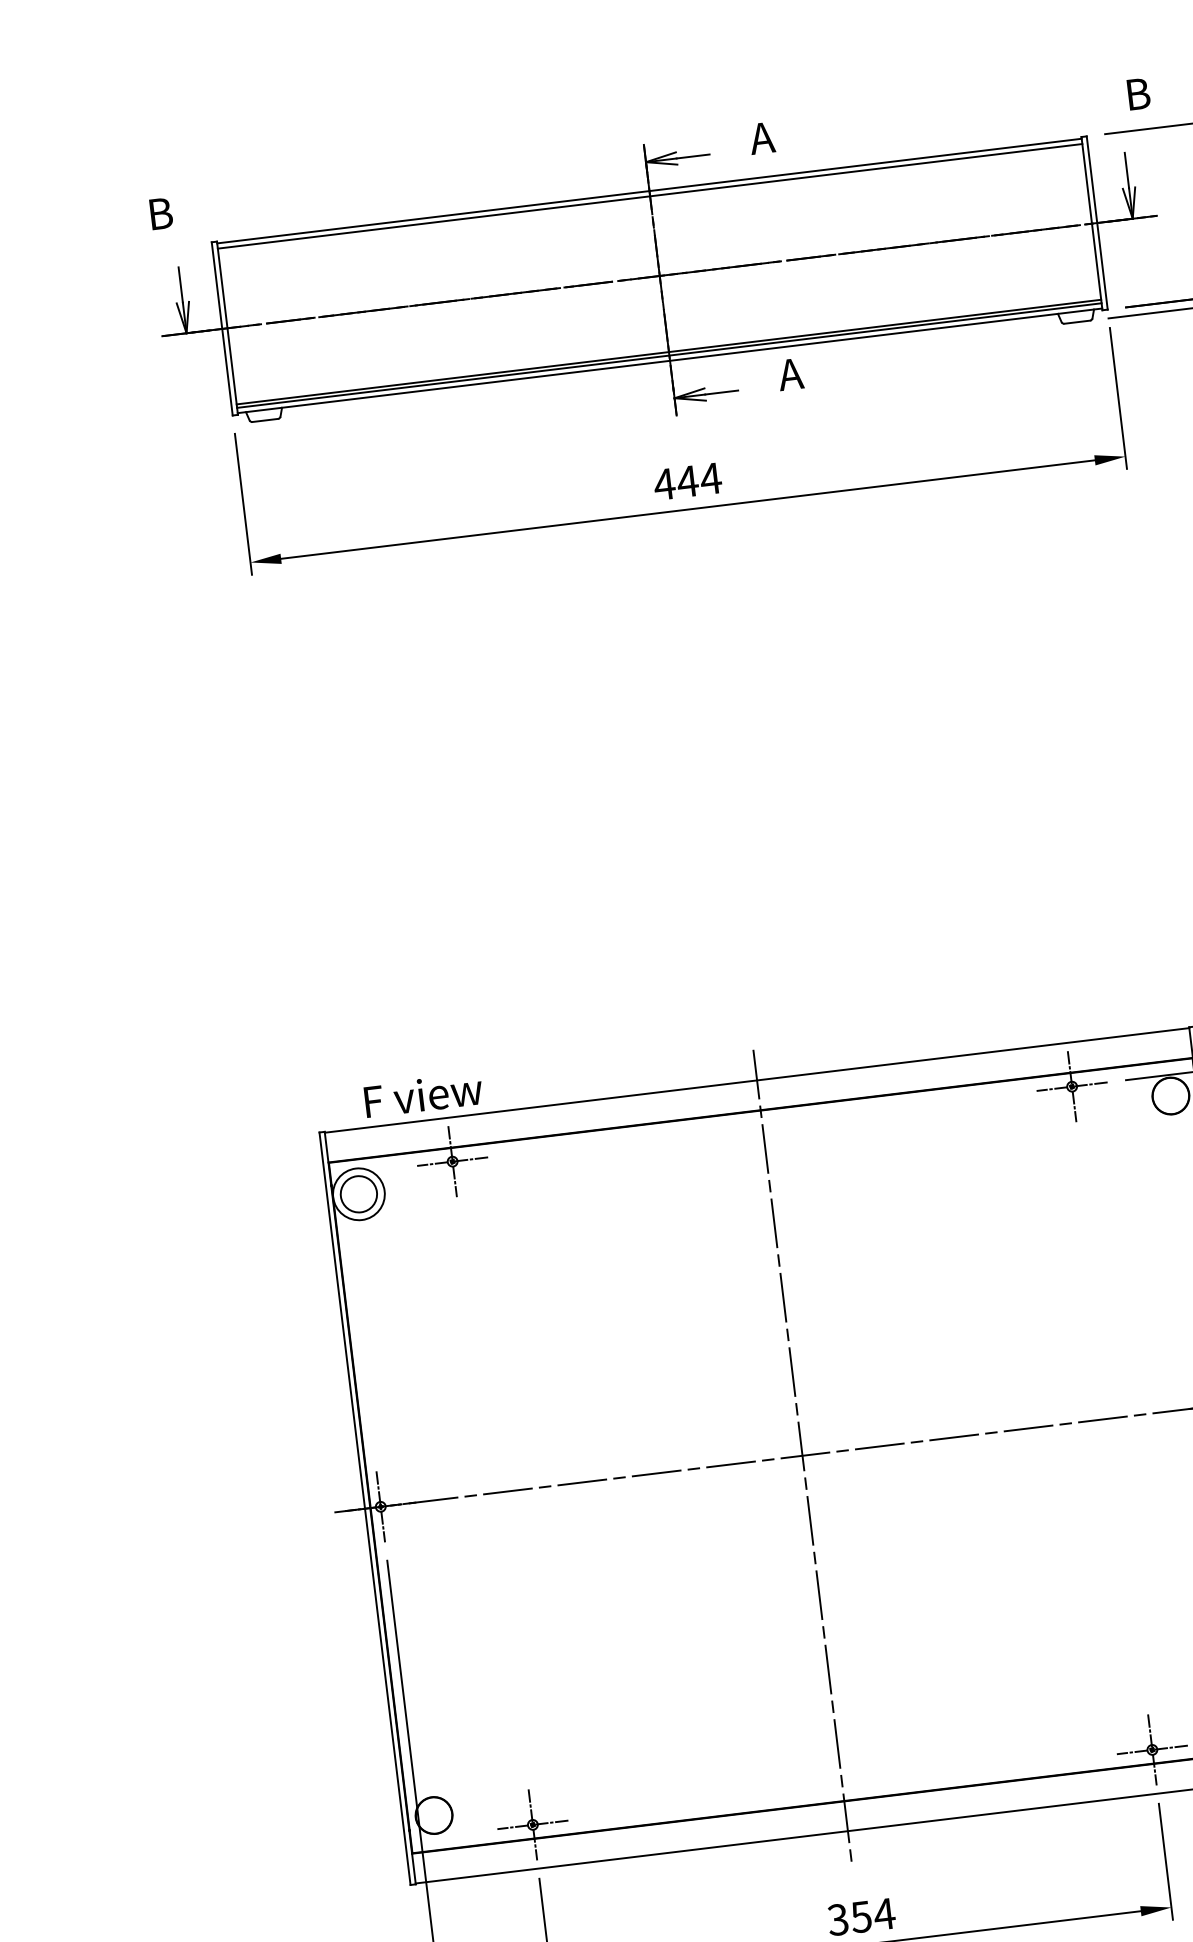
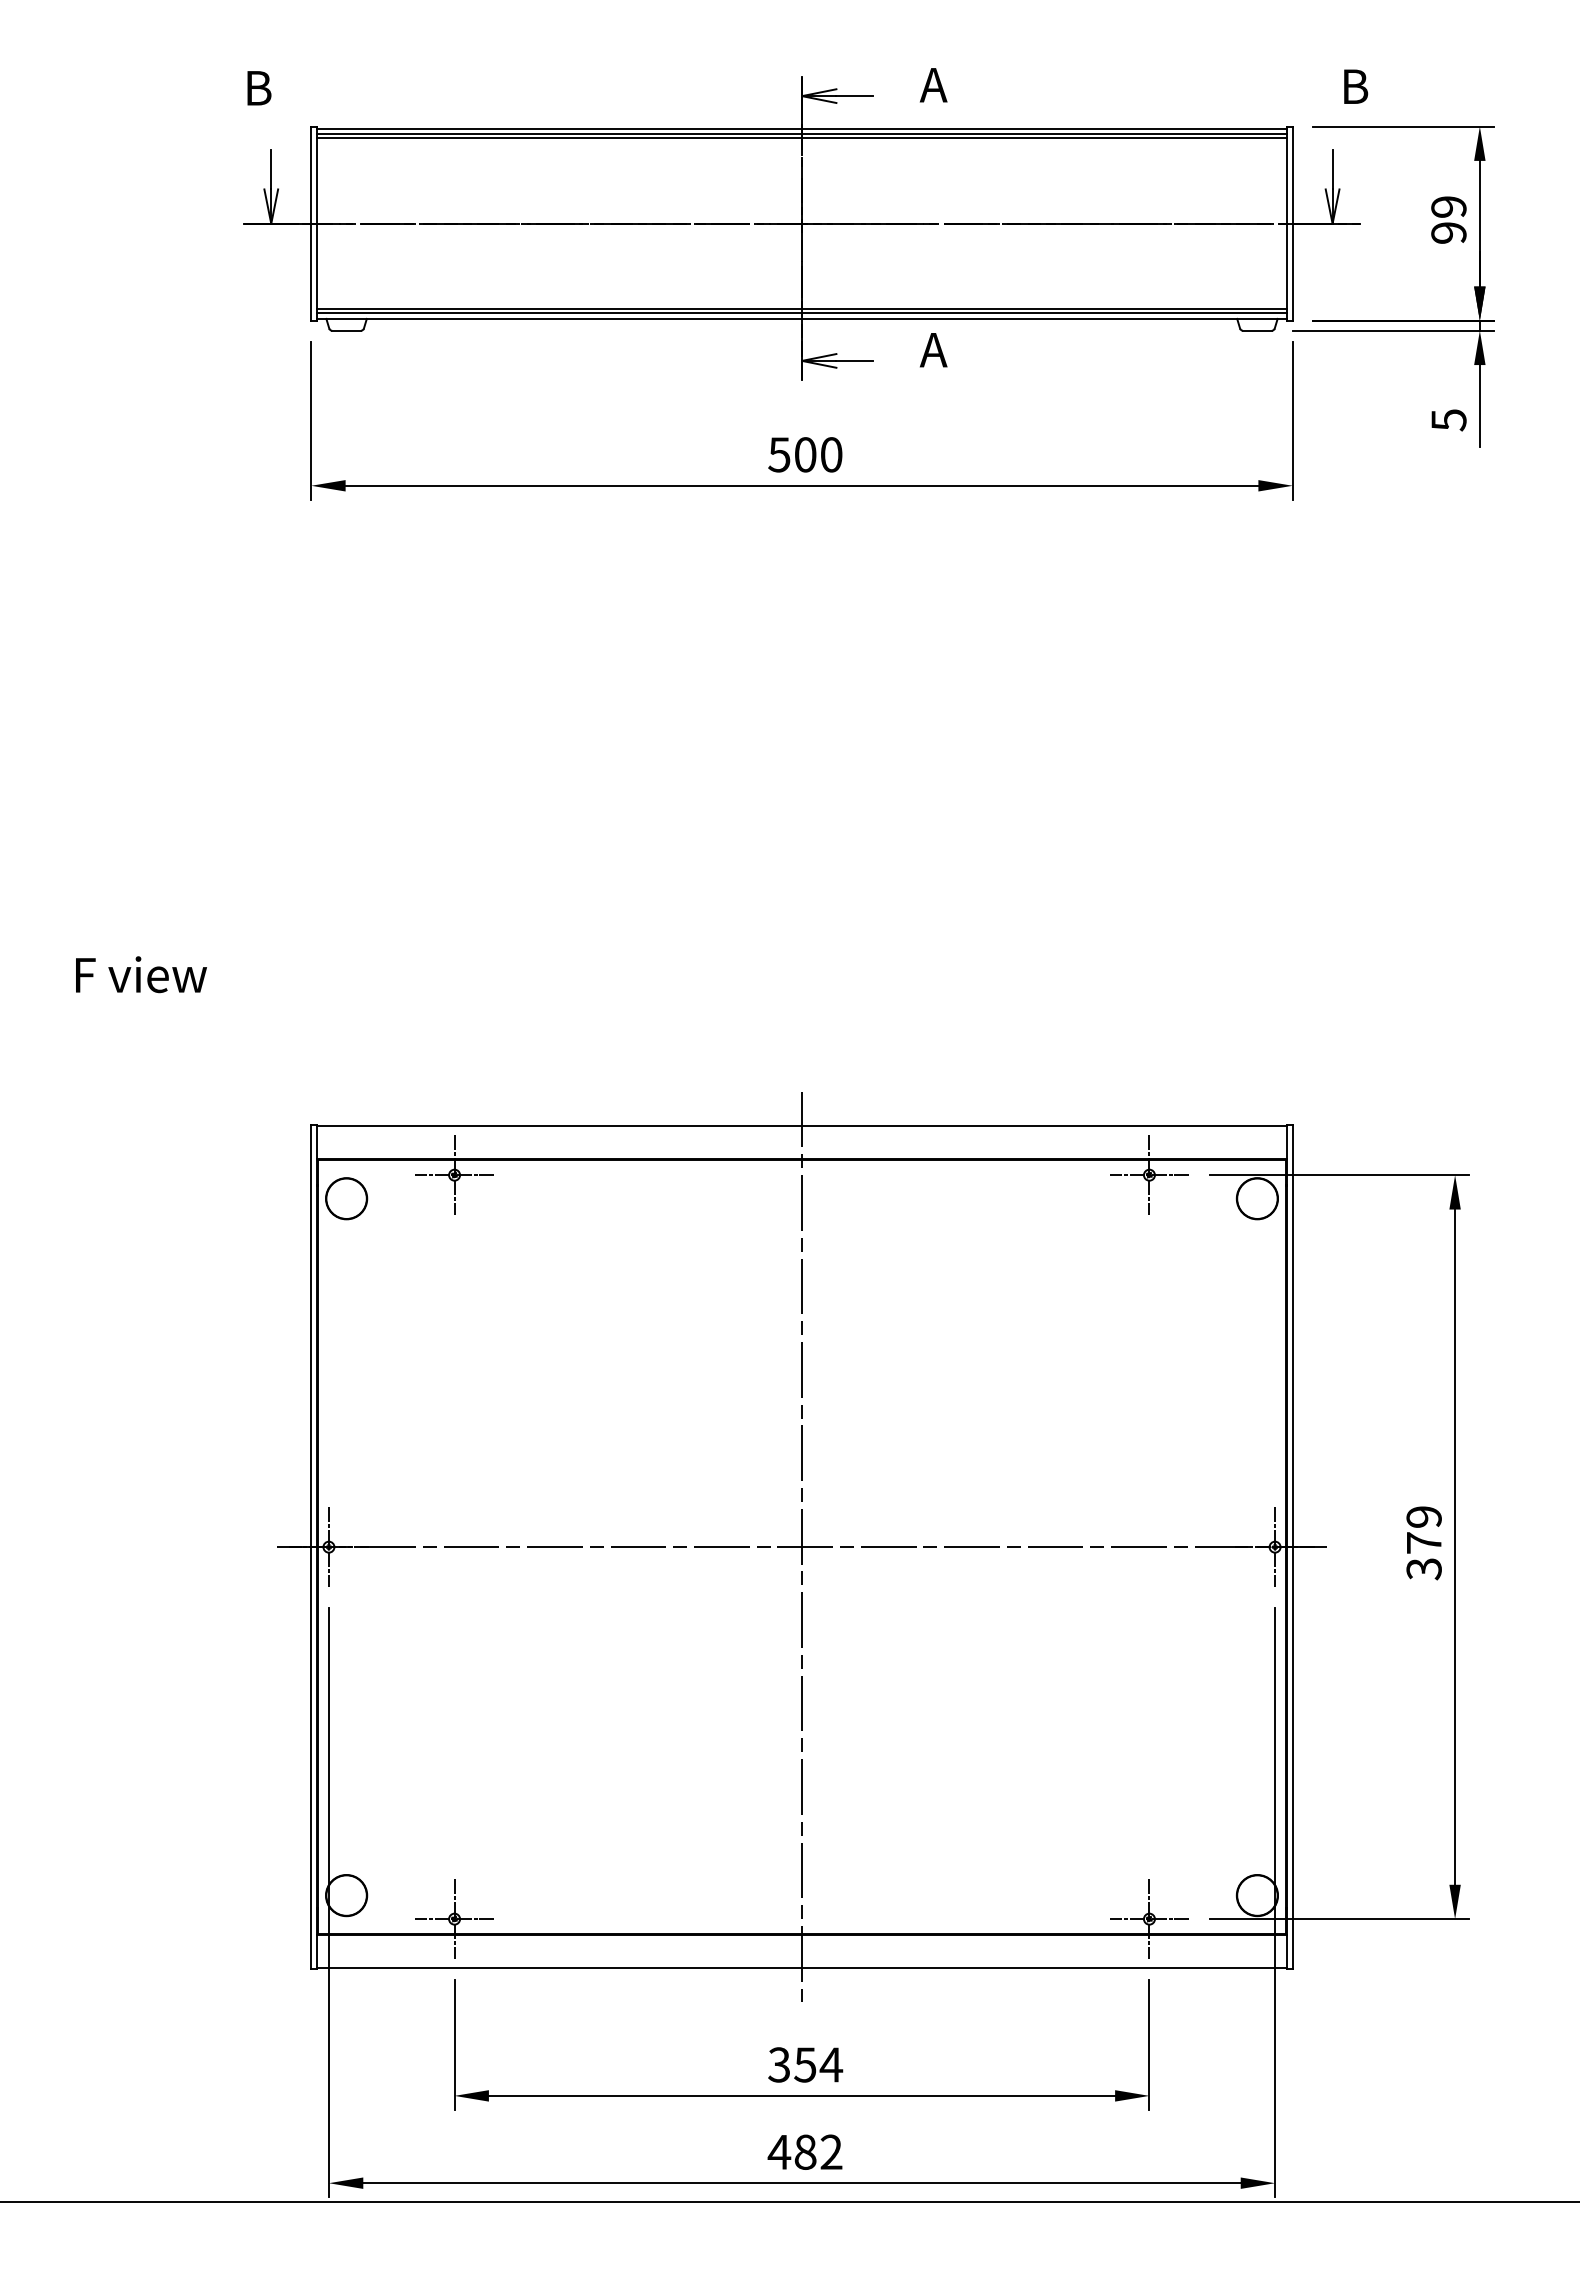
line: (650, 200) -> (801, 138), added
text: (687, 481) -> (805, 454), 444 -> 500
text: (423, 1094) -> (141, 974), moved
circle: (358, 1194) -> (346, 1198), size x0.71

